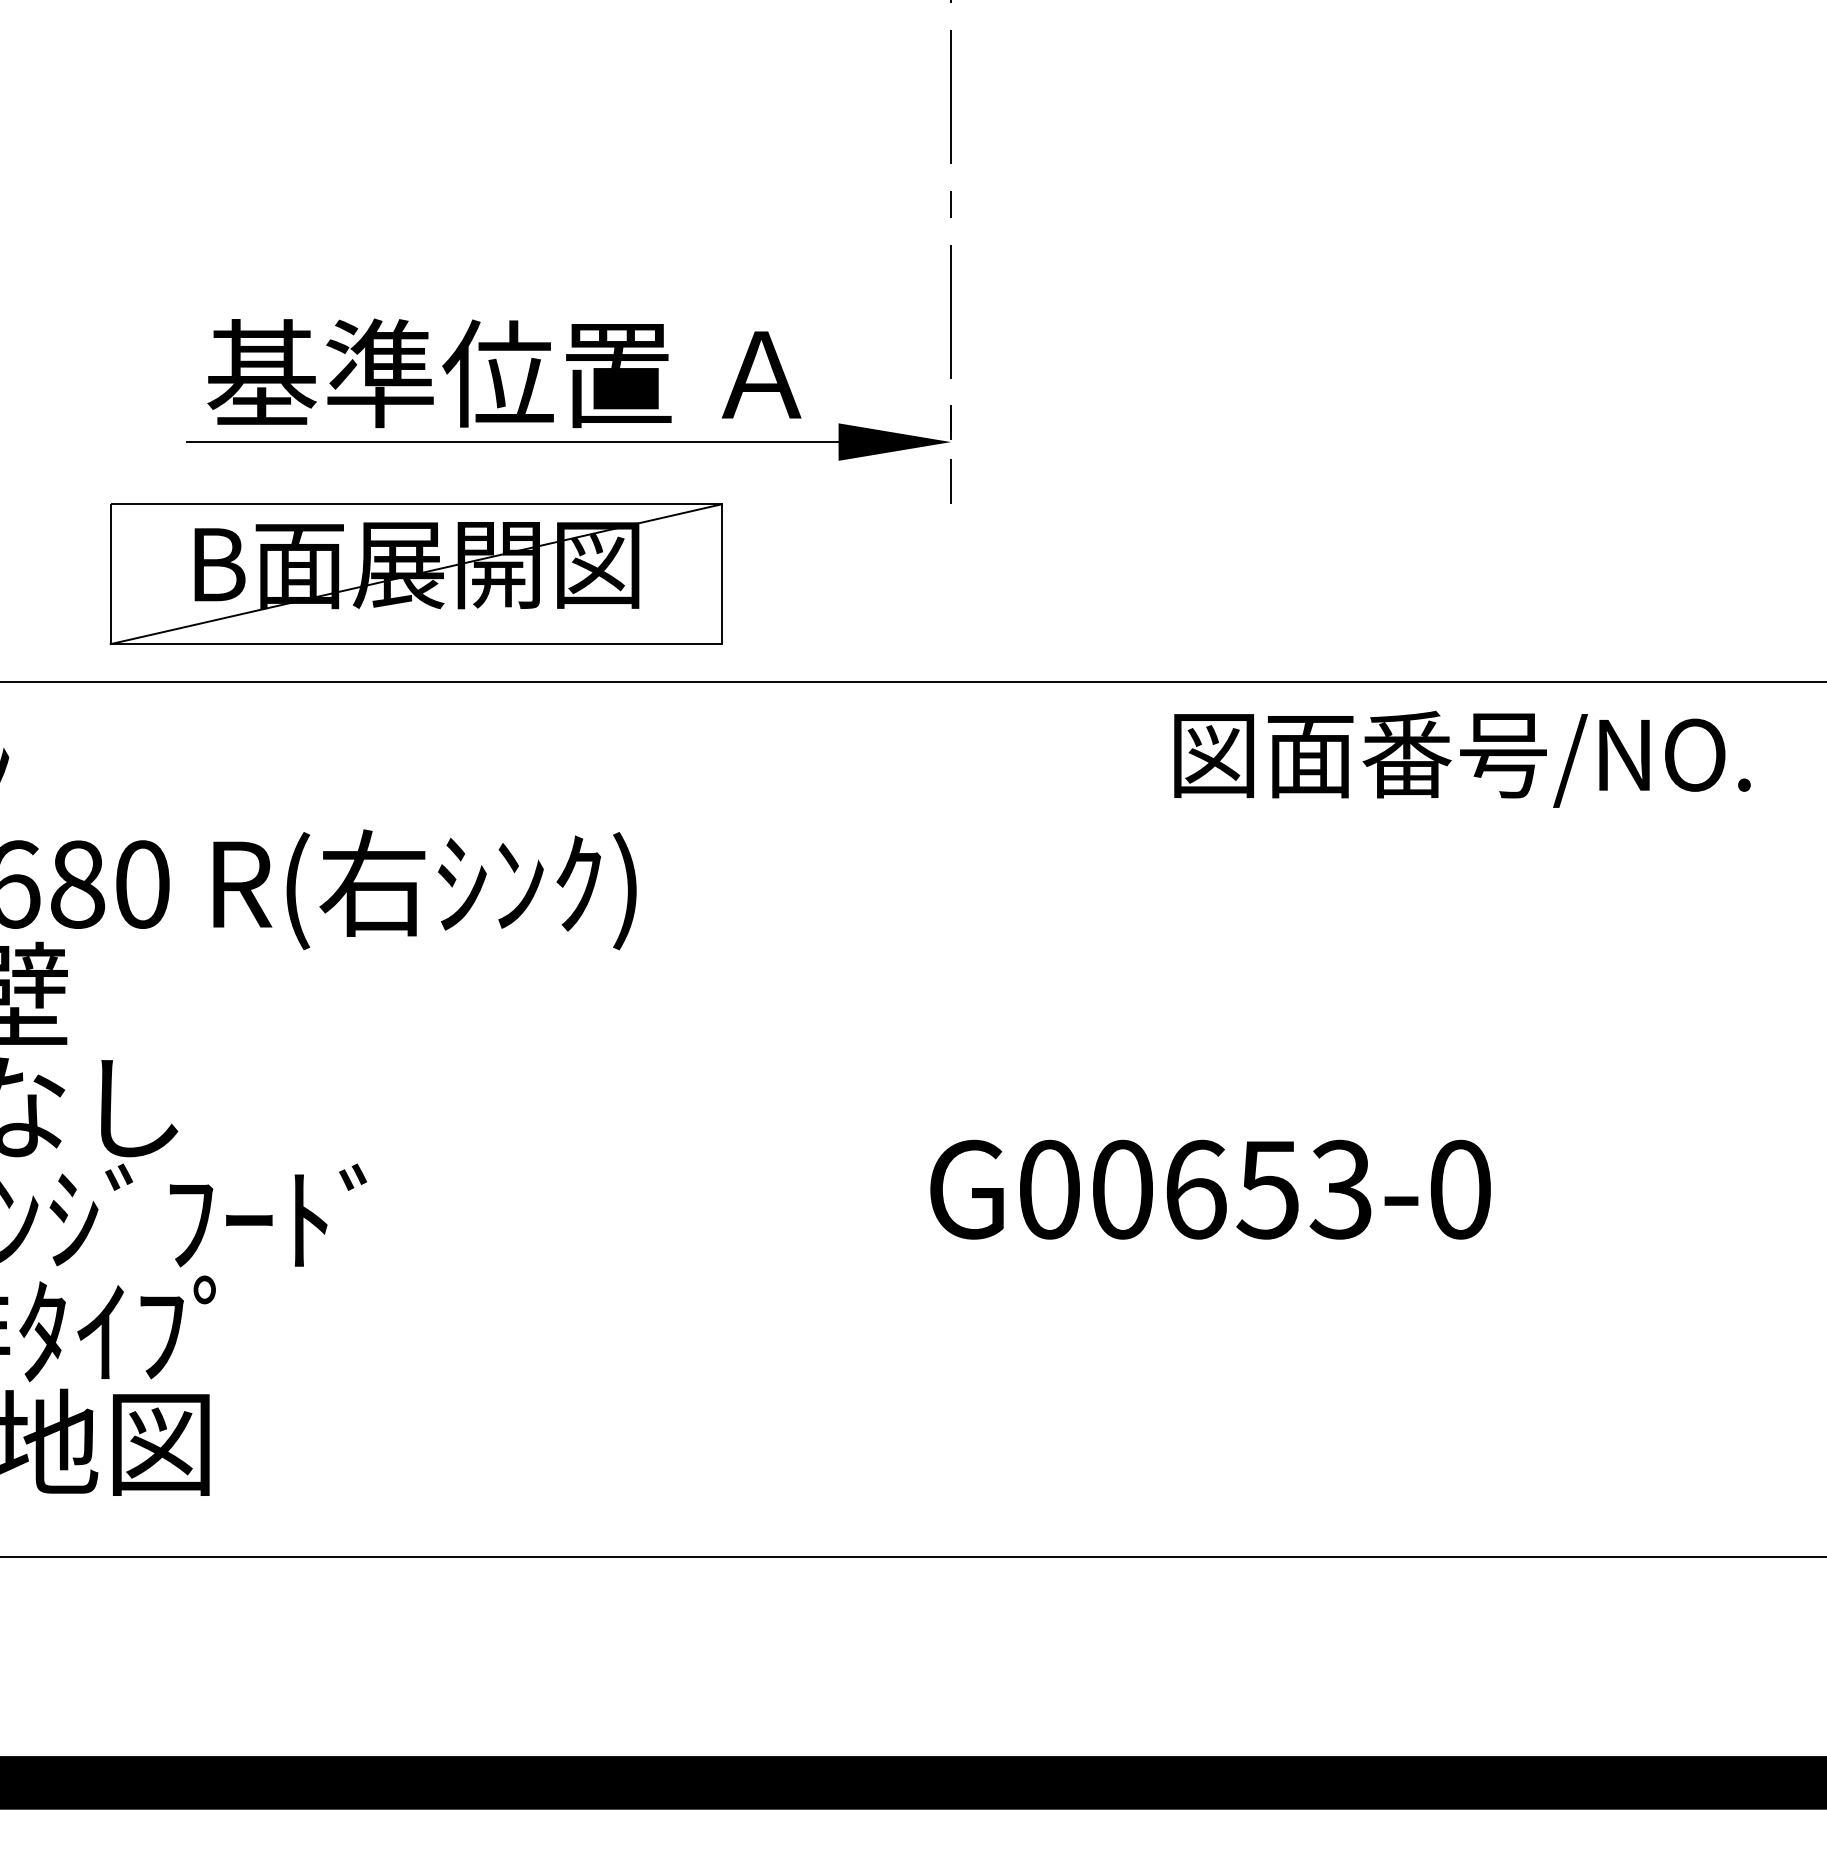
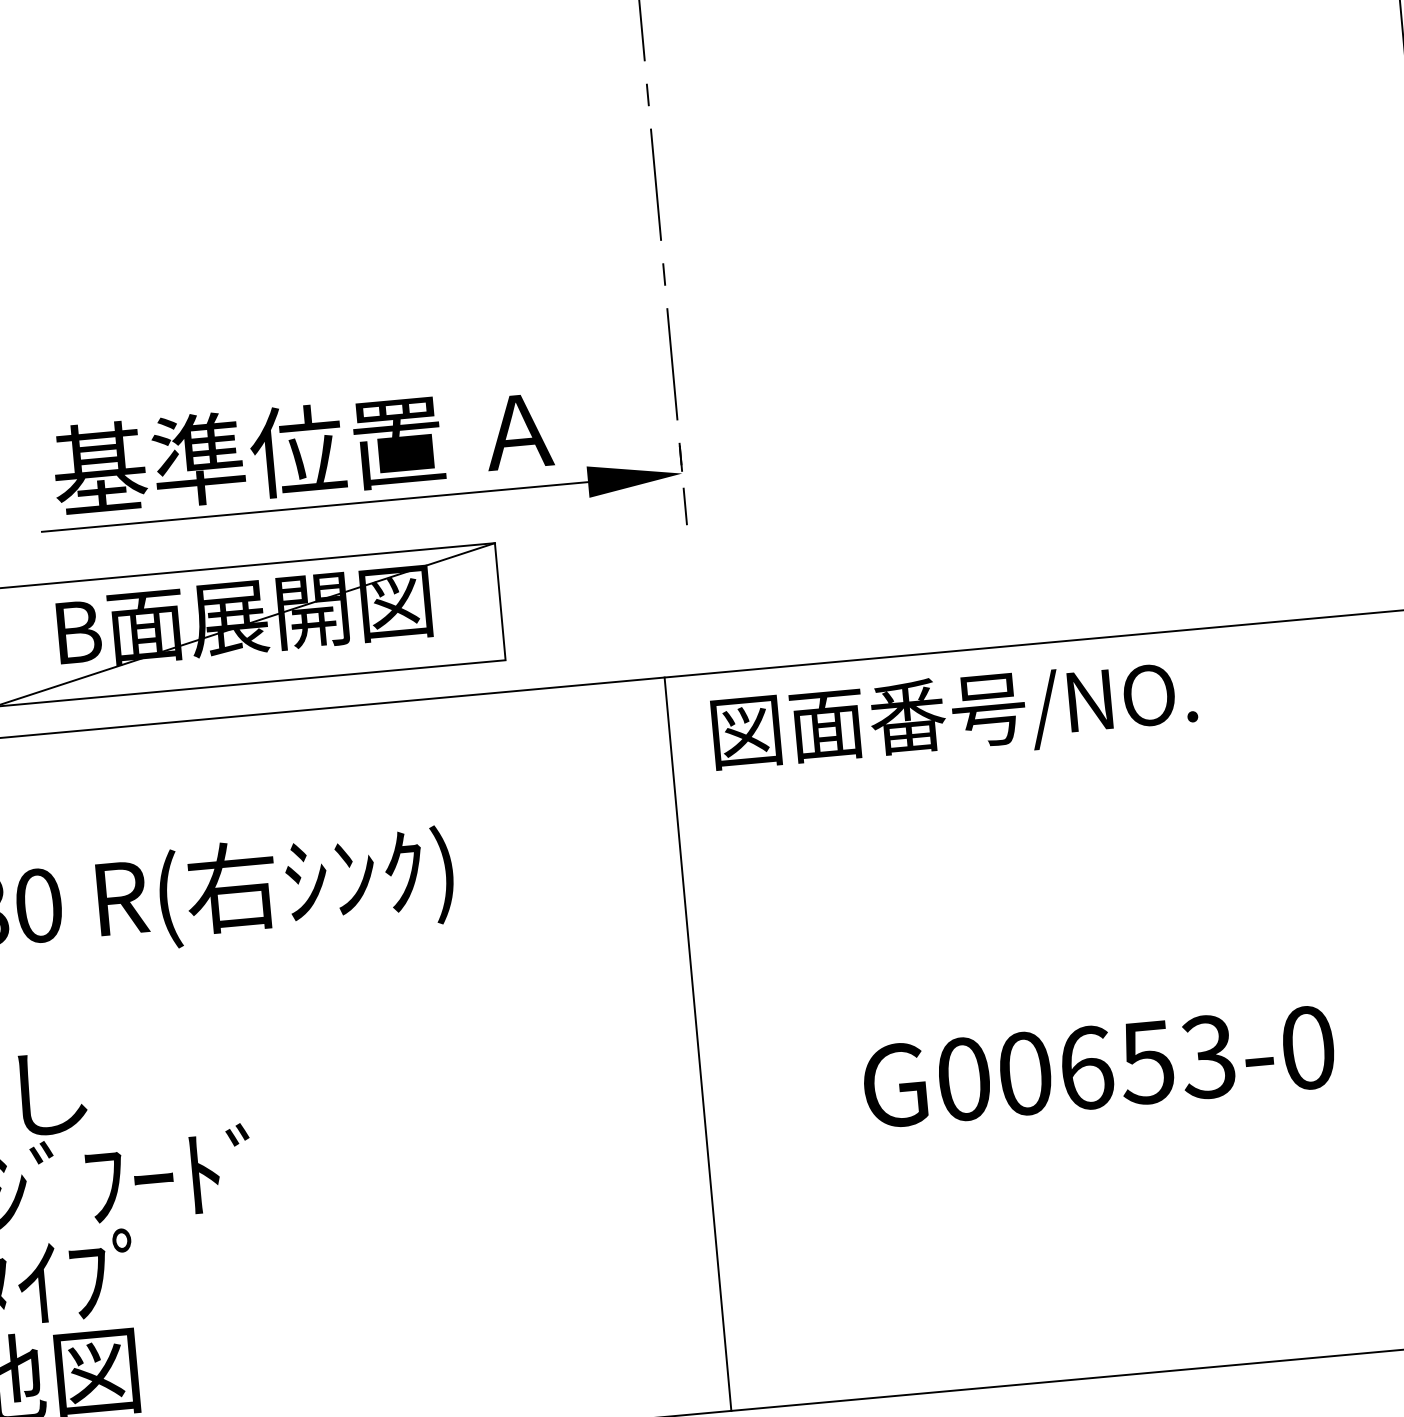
text: (1462, 758) -> (954, 715), moved
line: (908, 1119) -> (698, 1044), added
text: (1210, 1189) -> (1098, 1066), moved

